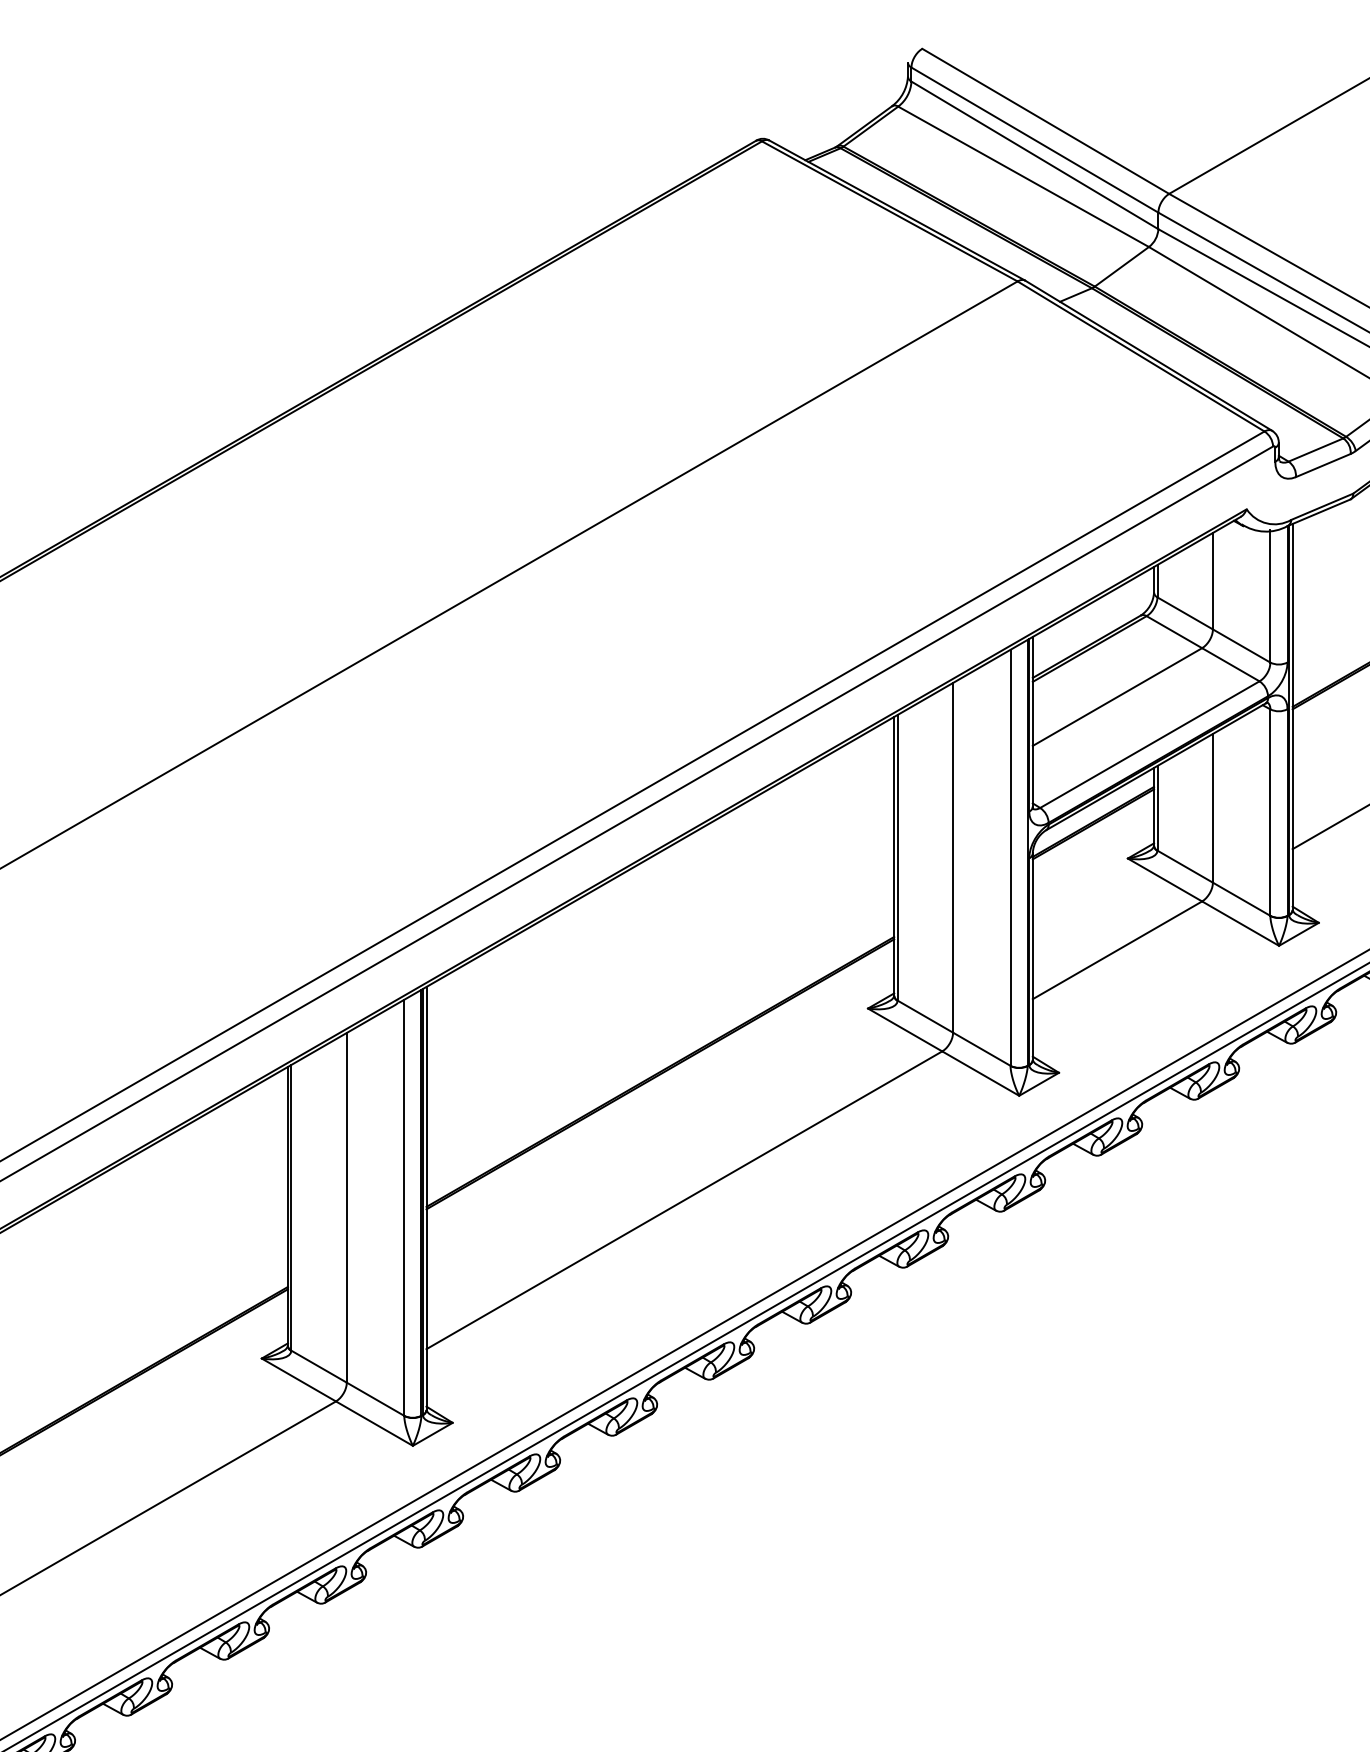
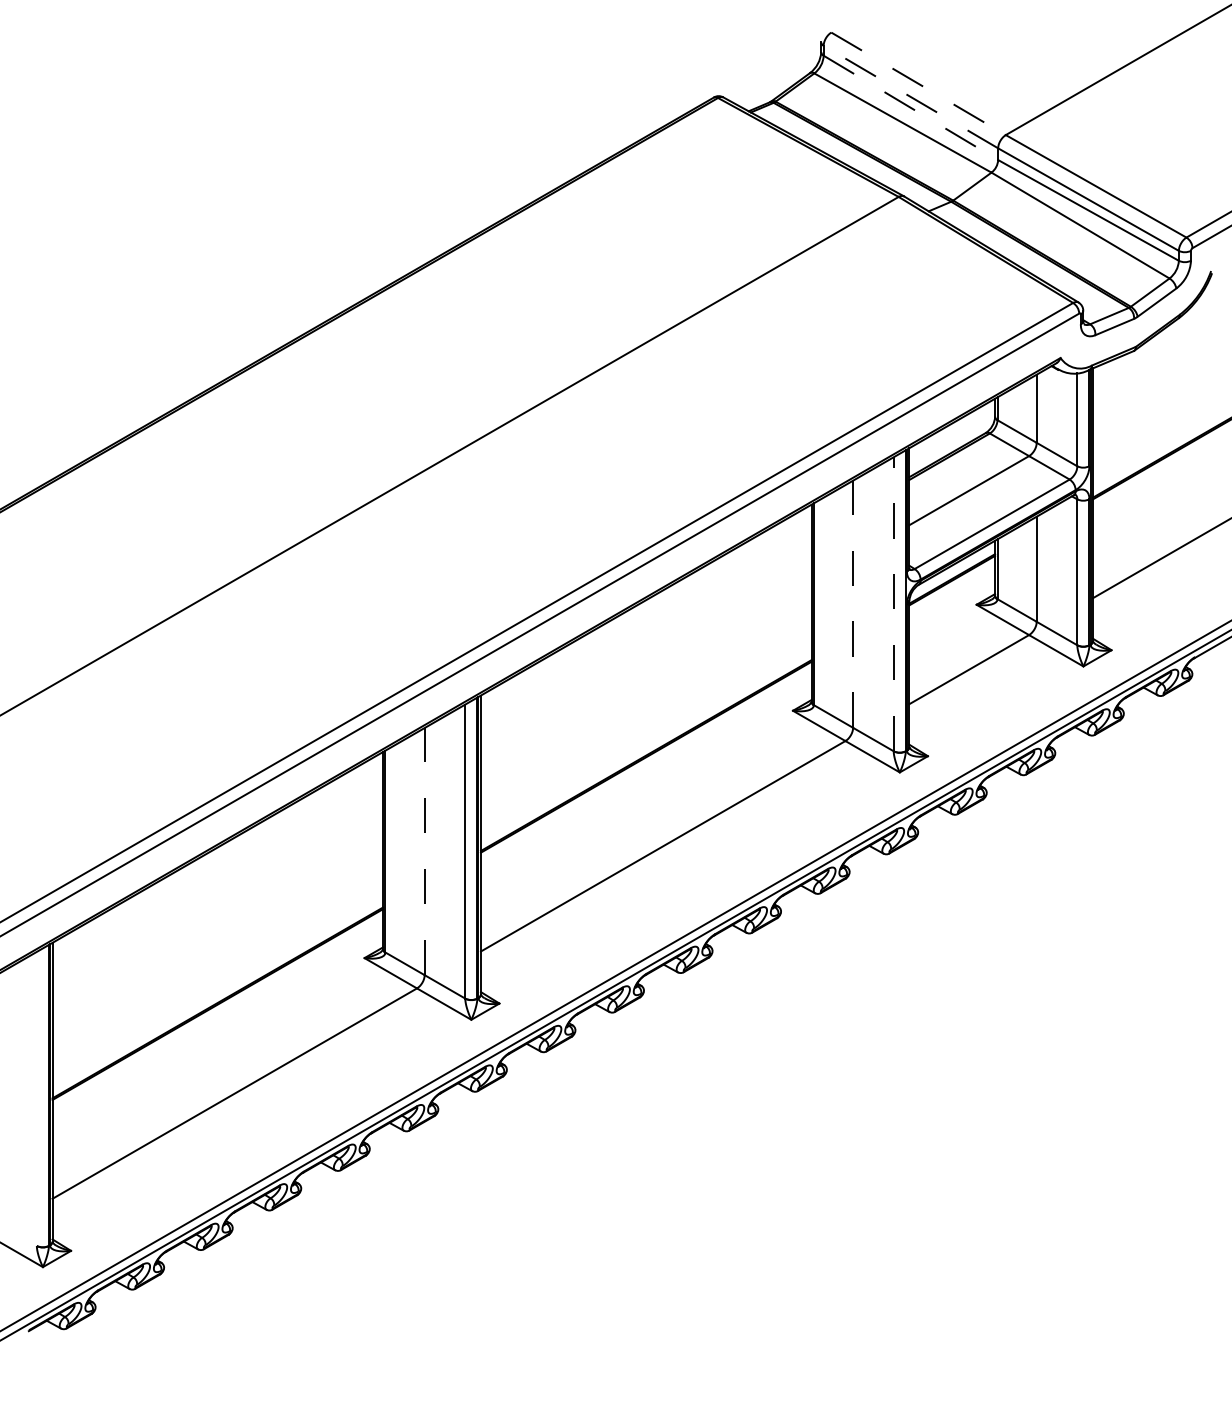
line: (1047, 122) -> (919, 84), solid -> dashed
line: (1034, 139) -> (910, 96), solid -> dashed
line: (1034, 154) -> (910, 107), solid -> dashed
line: (1010, 856) -> (893, 603), solid -> dashed
line: (953, 858) -> (853, 604), solid -> dashed
line: (346, 1207) -> (424, 851), solid -> dashed

